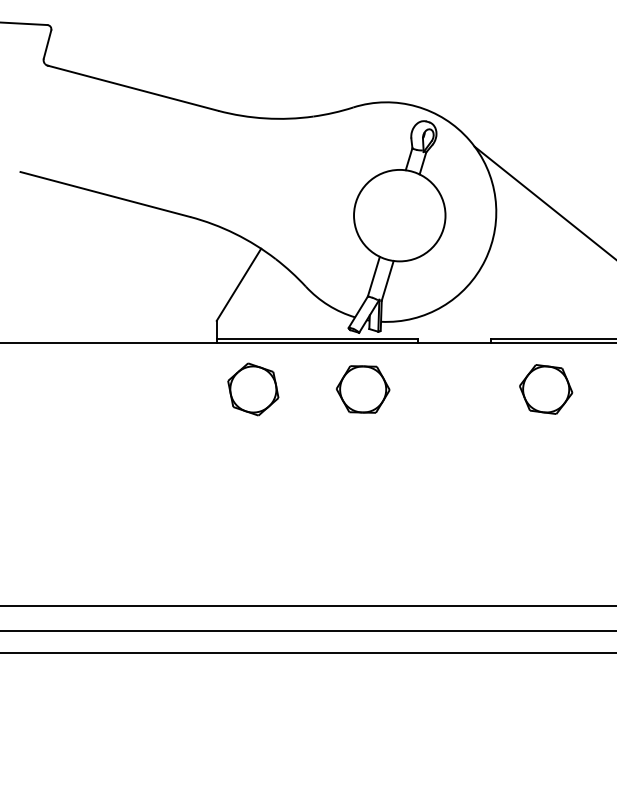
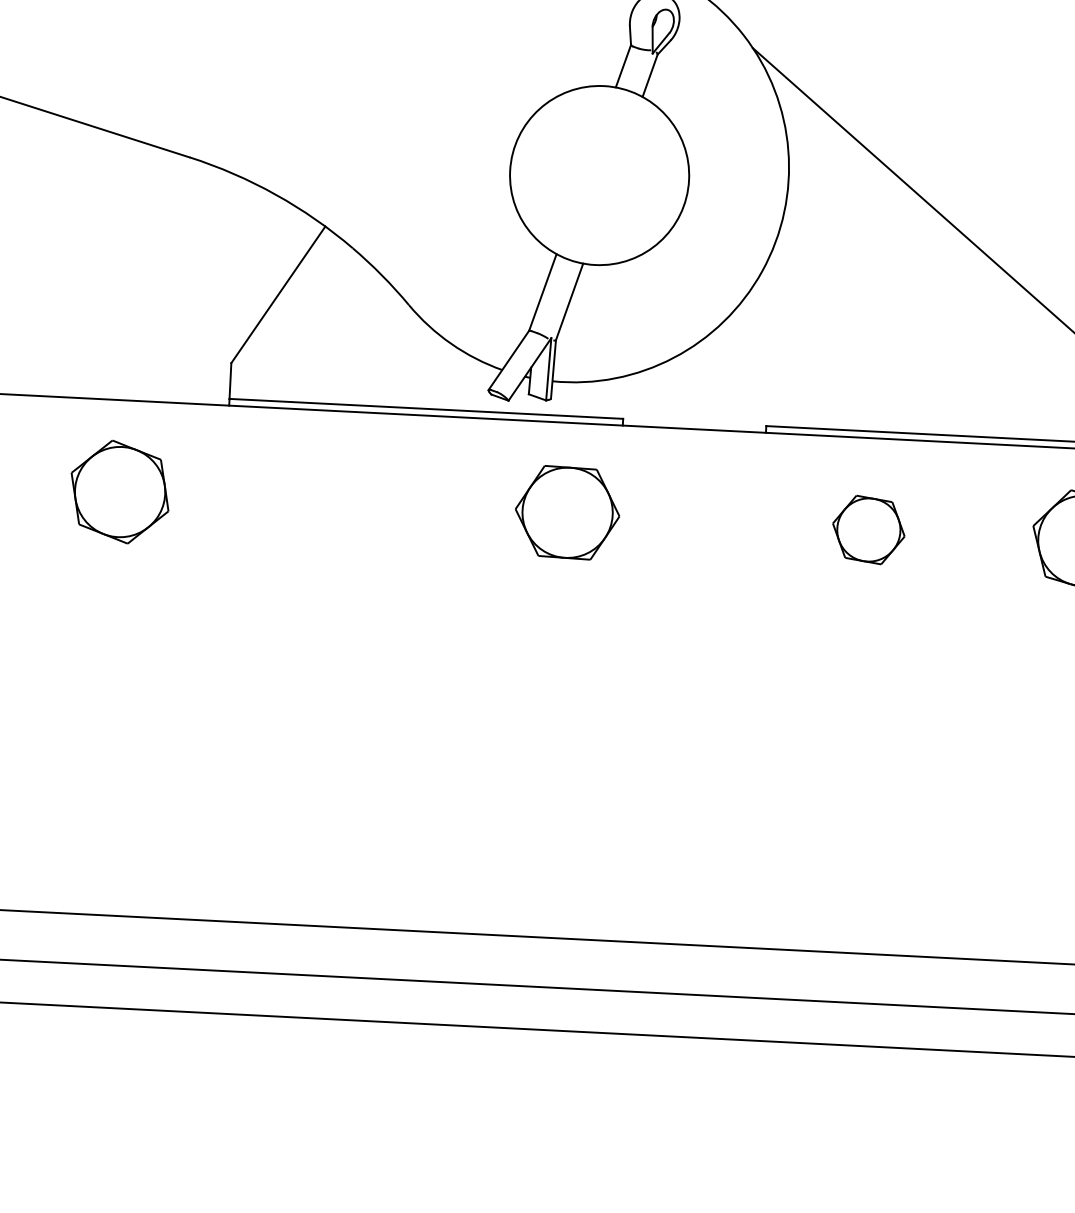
part: (253, 389) -> (120, 492), moved
part: (363, 389) -> (568, 512), moved
part: (546, 389) -> (869, 530), size x0.7

